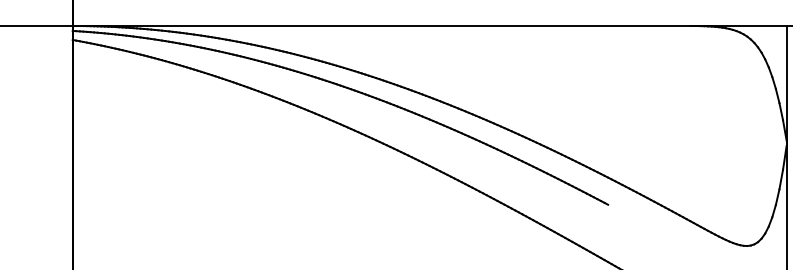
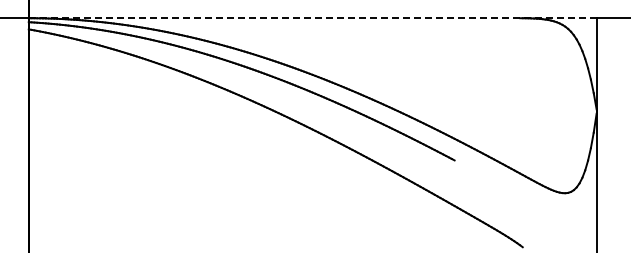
line: (429, 26) -> (312, 18), solid -> dashed

